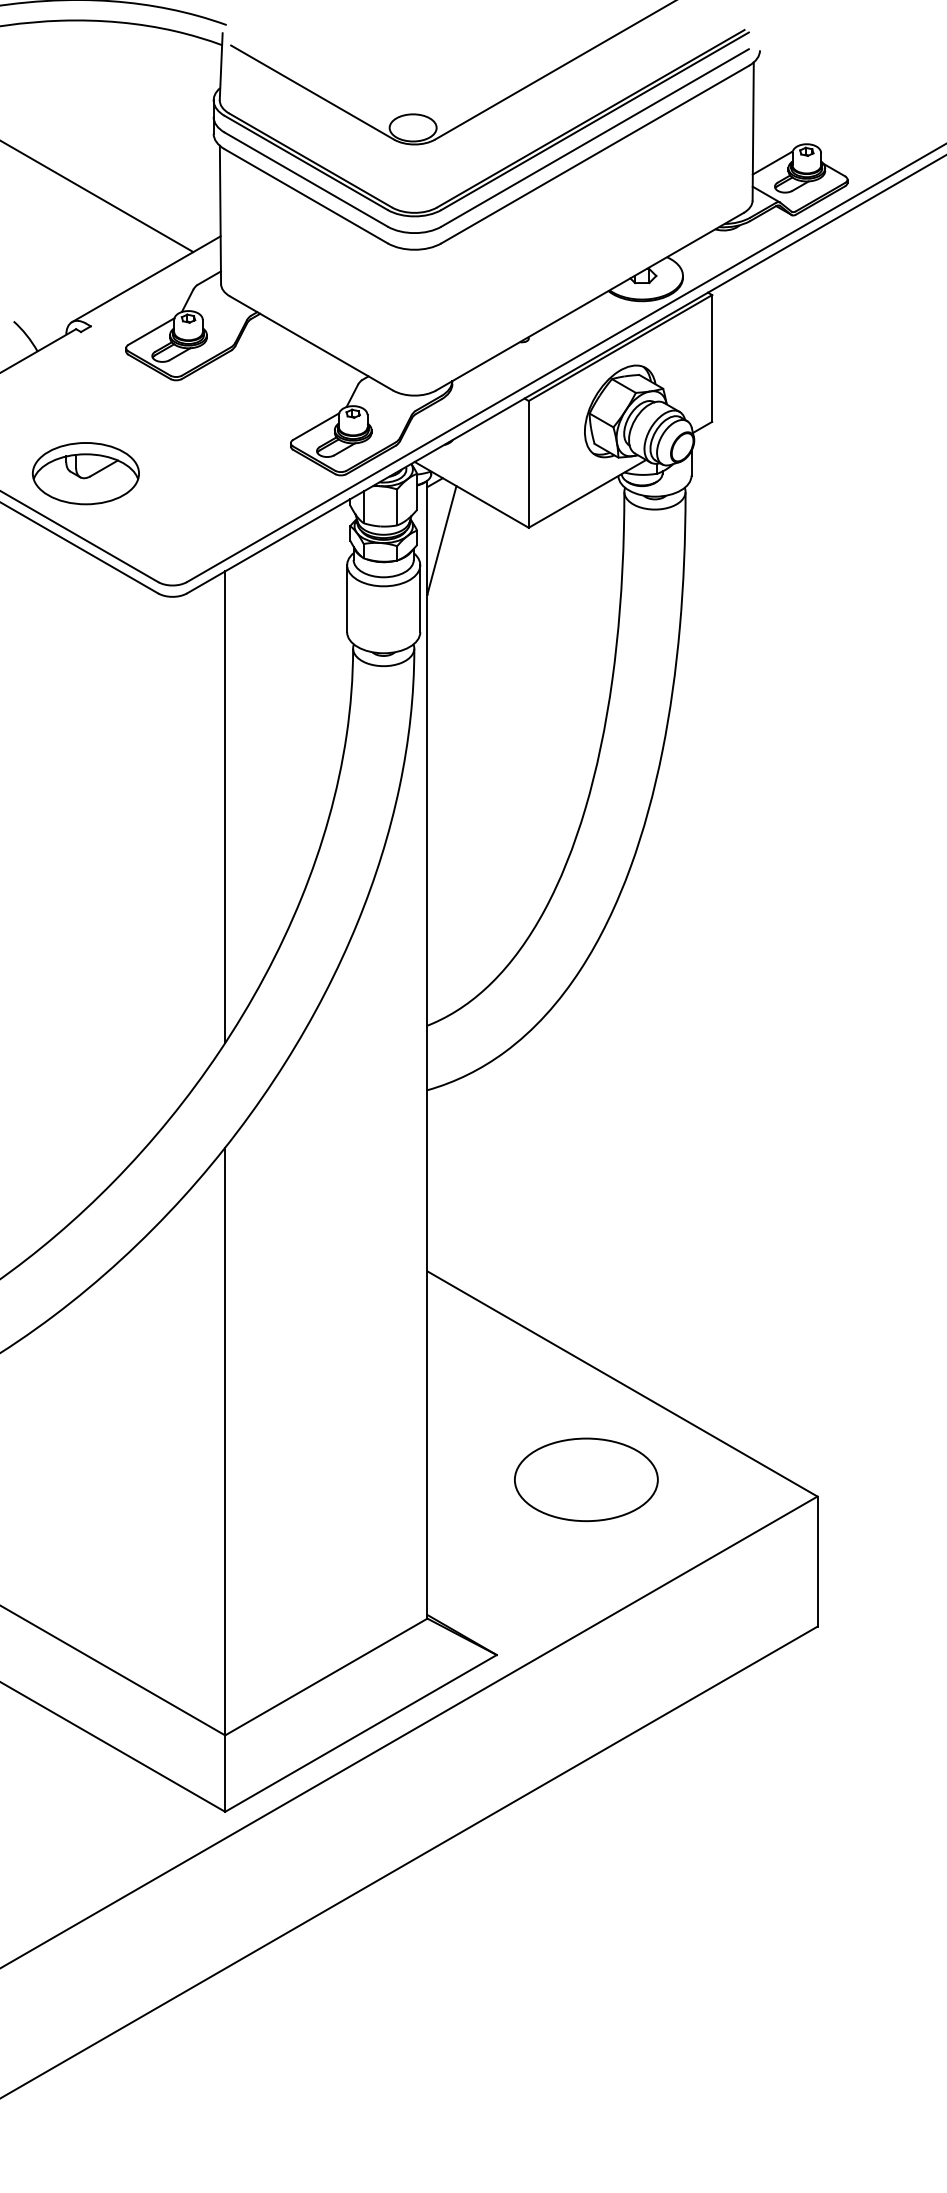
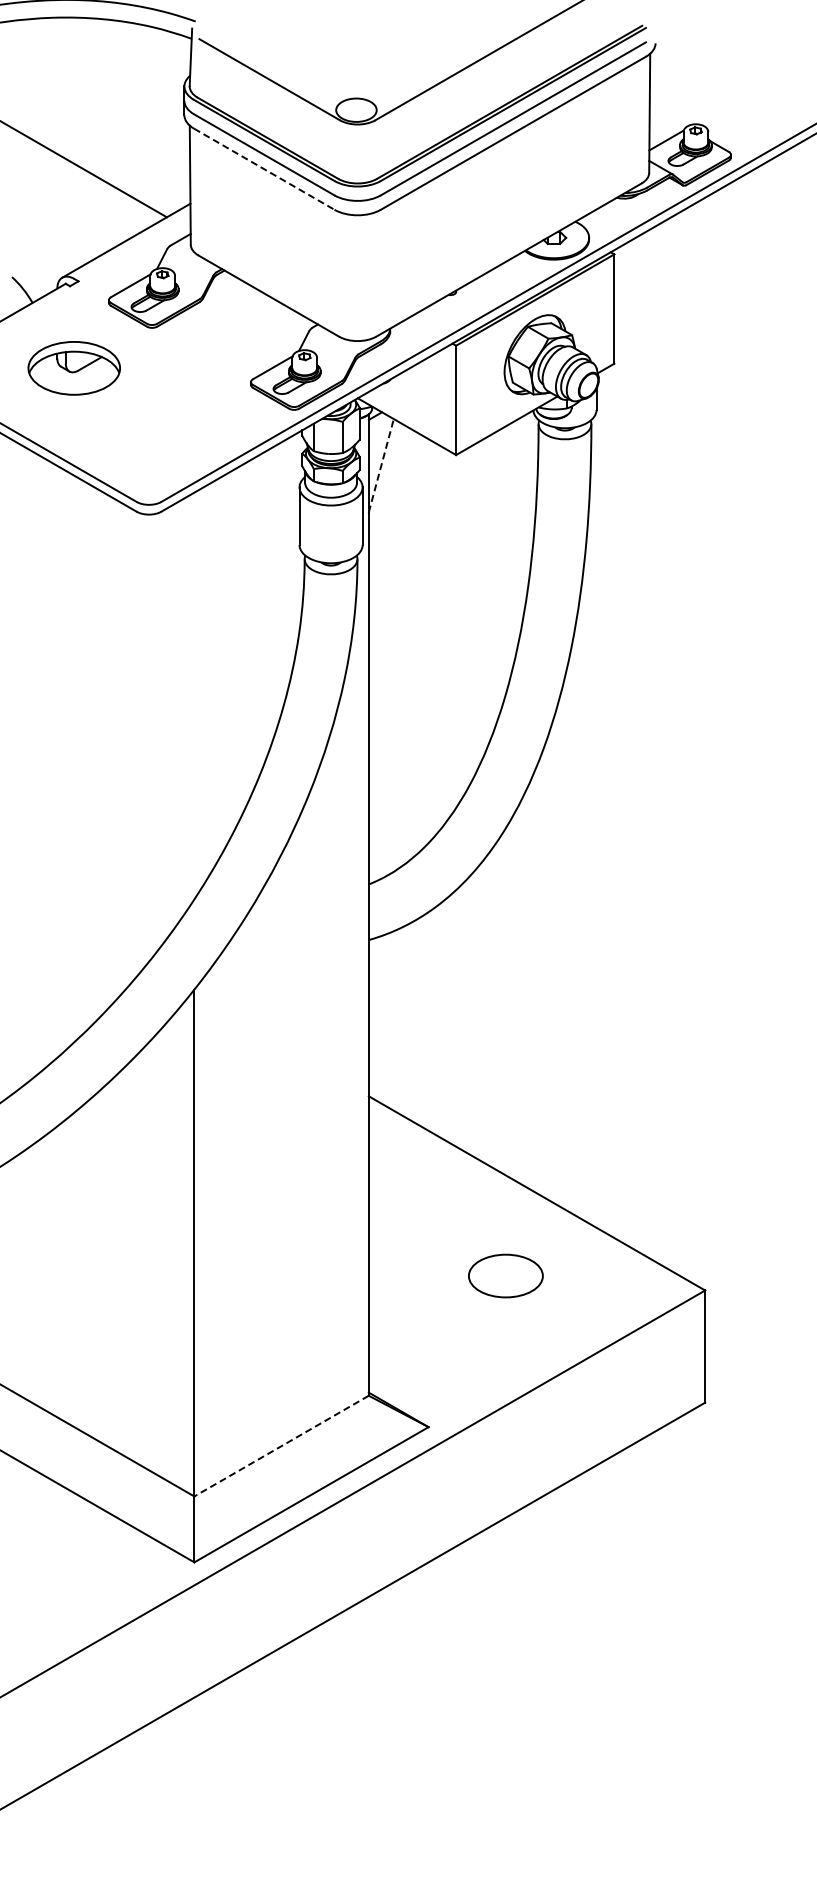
line: (306, 196) -> (264, 169), solid -> dashed
part: (85, 473) -> (73, 368), moved
line: (442, 539) -> (381, 465), solid -> dashed
line: (225, 806) -> (194, 695), removed
part: (585, 1479) -> (505, 1275), size x0.6
line: (326, 1677) -> (281, 1446), solid -> dashed

